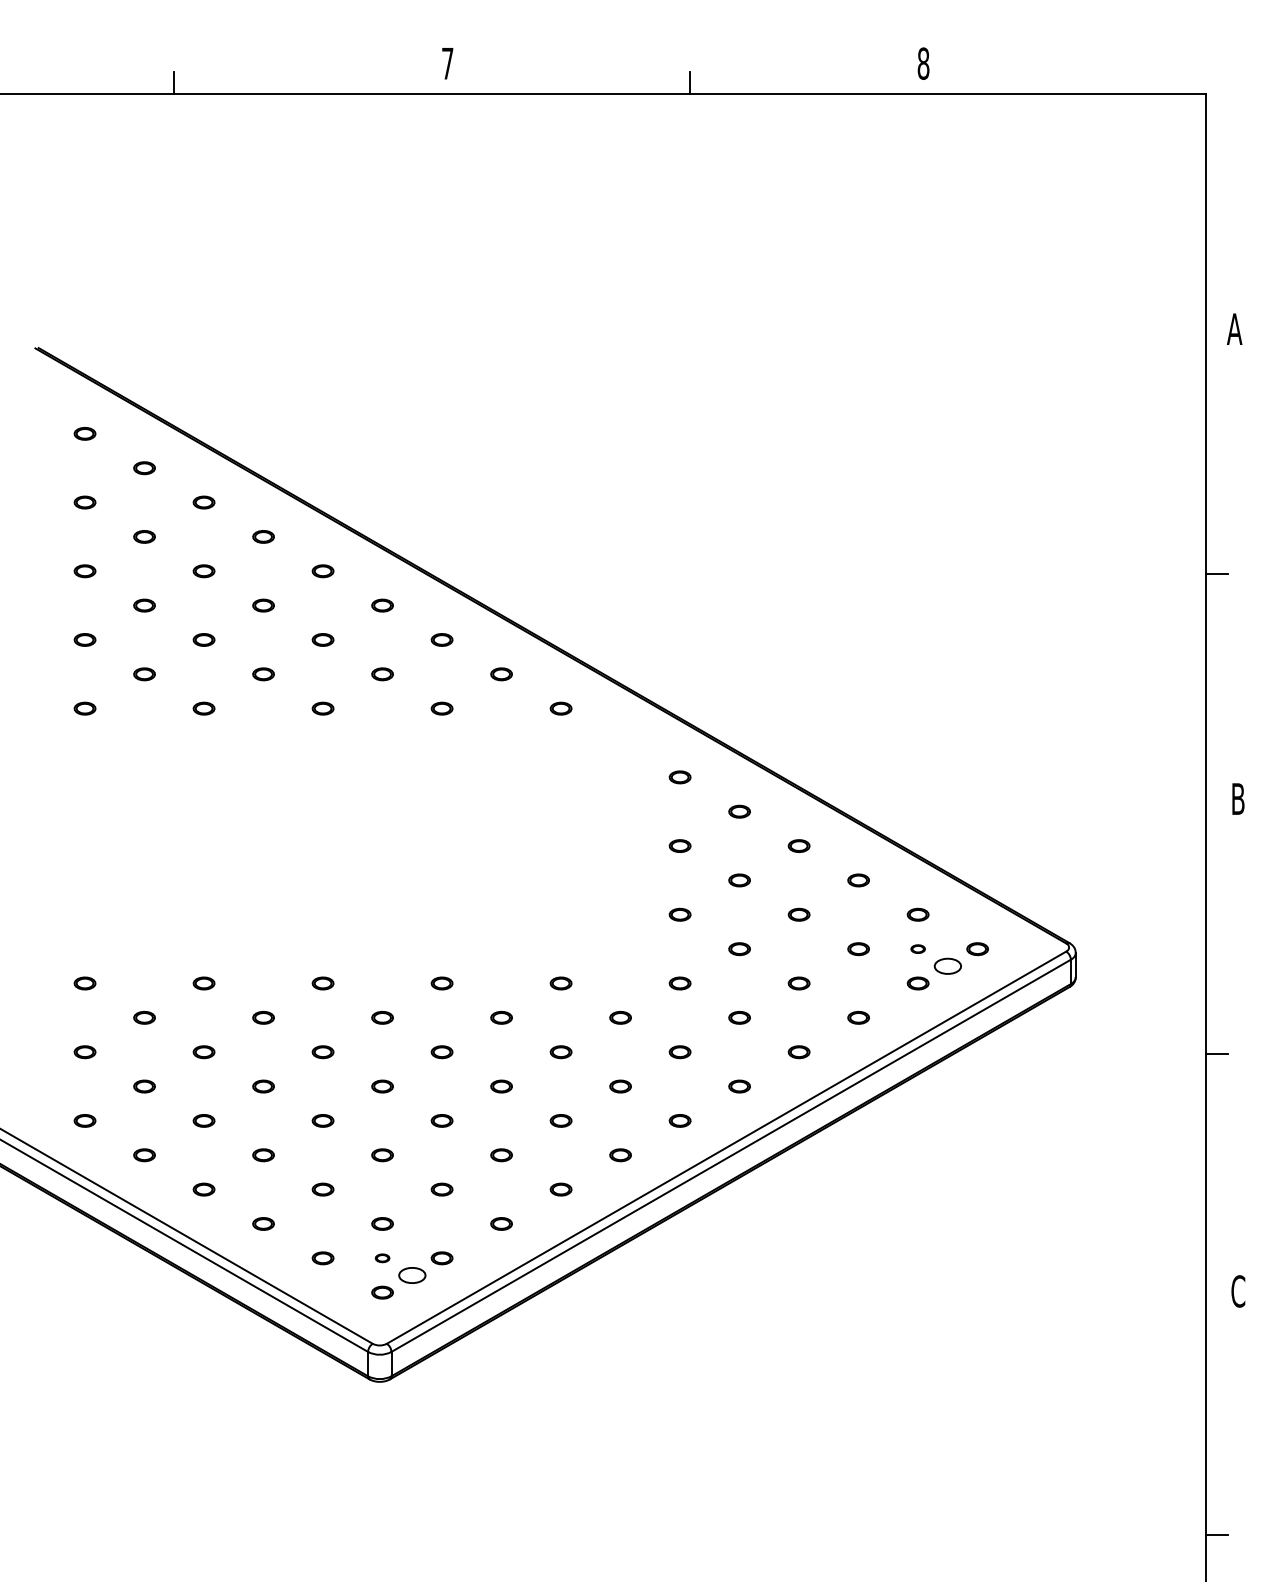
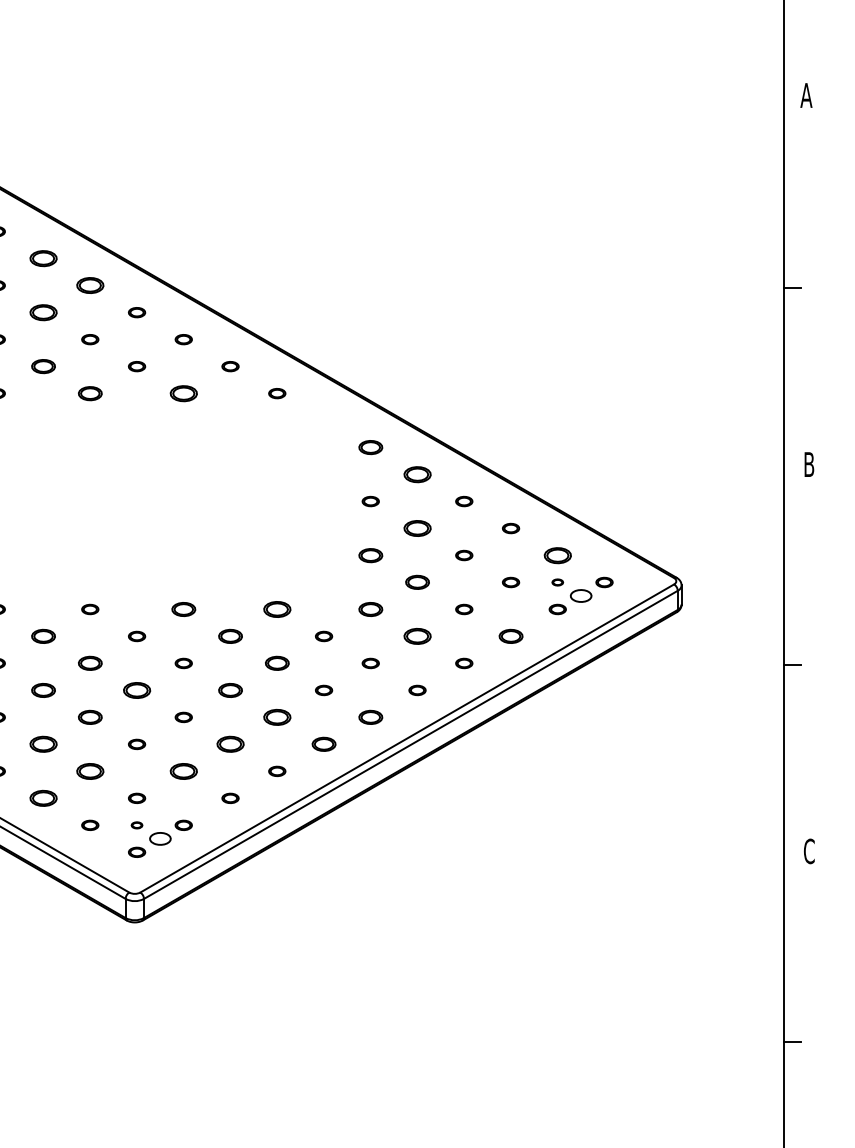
part: (263, 536) -> (43, 258), size x1.6
part: (322, 571) -> (89, 285), size x1.6
part: (263, 605) -> (43, 312), size x1.6
part: (263, 674) -> (43, 366), size x1.4
part: (322, 708) -> (89, 393), size x1.4
part: (441, 708) -> (183, 393), size x1.6
part: (679, 777) -> (370, 447), size x1.4
part: (739, 811) -> (417, 474), size x1.6
part: (739, 880) -> (417, 528), size x1.6
part: (679, 914) -> (370, 555), size x1.4
part: (917, 914) -> (557, 555), size x1.6
part: (739, 949) -> (417, 582), size x1.4
part: (441, 983) -> (183, 609), size x1.4
part: (560, 983) -> (276, 609), size x1.6
part: (679, 983) -> (370, 609), size x1.4
part: (263, 1017) -> (43, 636), size x1.4
part: (501, 1017) -> (230, 636), size x1.4
part: (739, 1017) -> (417, 636), size x1.6
part: (858, 1017) -> (510, 636), size x1.4
part: (322, 1052) -> (89, 663), size x1.4
part: (560, 1052) -> (276, 663), size x1.4
part: (263, 1086) -> (43, 690), size x1.4
part: (382, 1086) -> (136, 690), size x1.6
part: (501, 1086) -> (230, 690), size x1.4
part: (322, 1120) -> (89, 717), size x1.4
part: (560, 1120) -> (276, 717), size x1.6
part: (679, 1120) -> (370, 717), size x1.4
part: (263, 1155) -> (43, 744), size x1.6
part: (501, 1155) -> (230, 744), size x1.6
part: (620, 1155) -> (323, 744), size x1.4
part: (322, 1189) -> (89, 771), size x1.6
part: (441, 1189) -> (183, 771), size x1.6
part: (263, 1223) -> (43, 798), size x1.6

